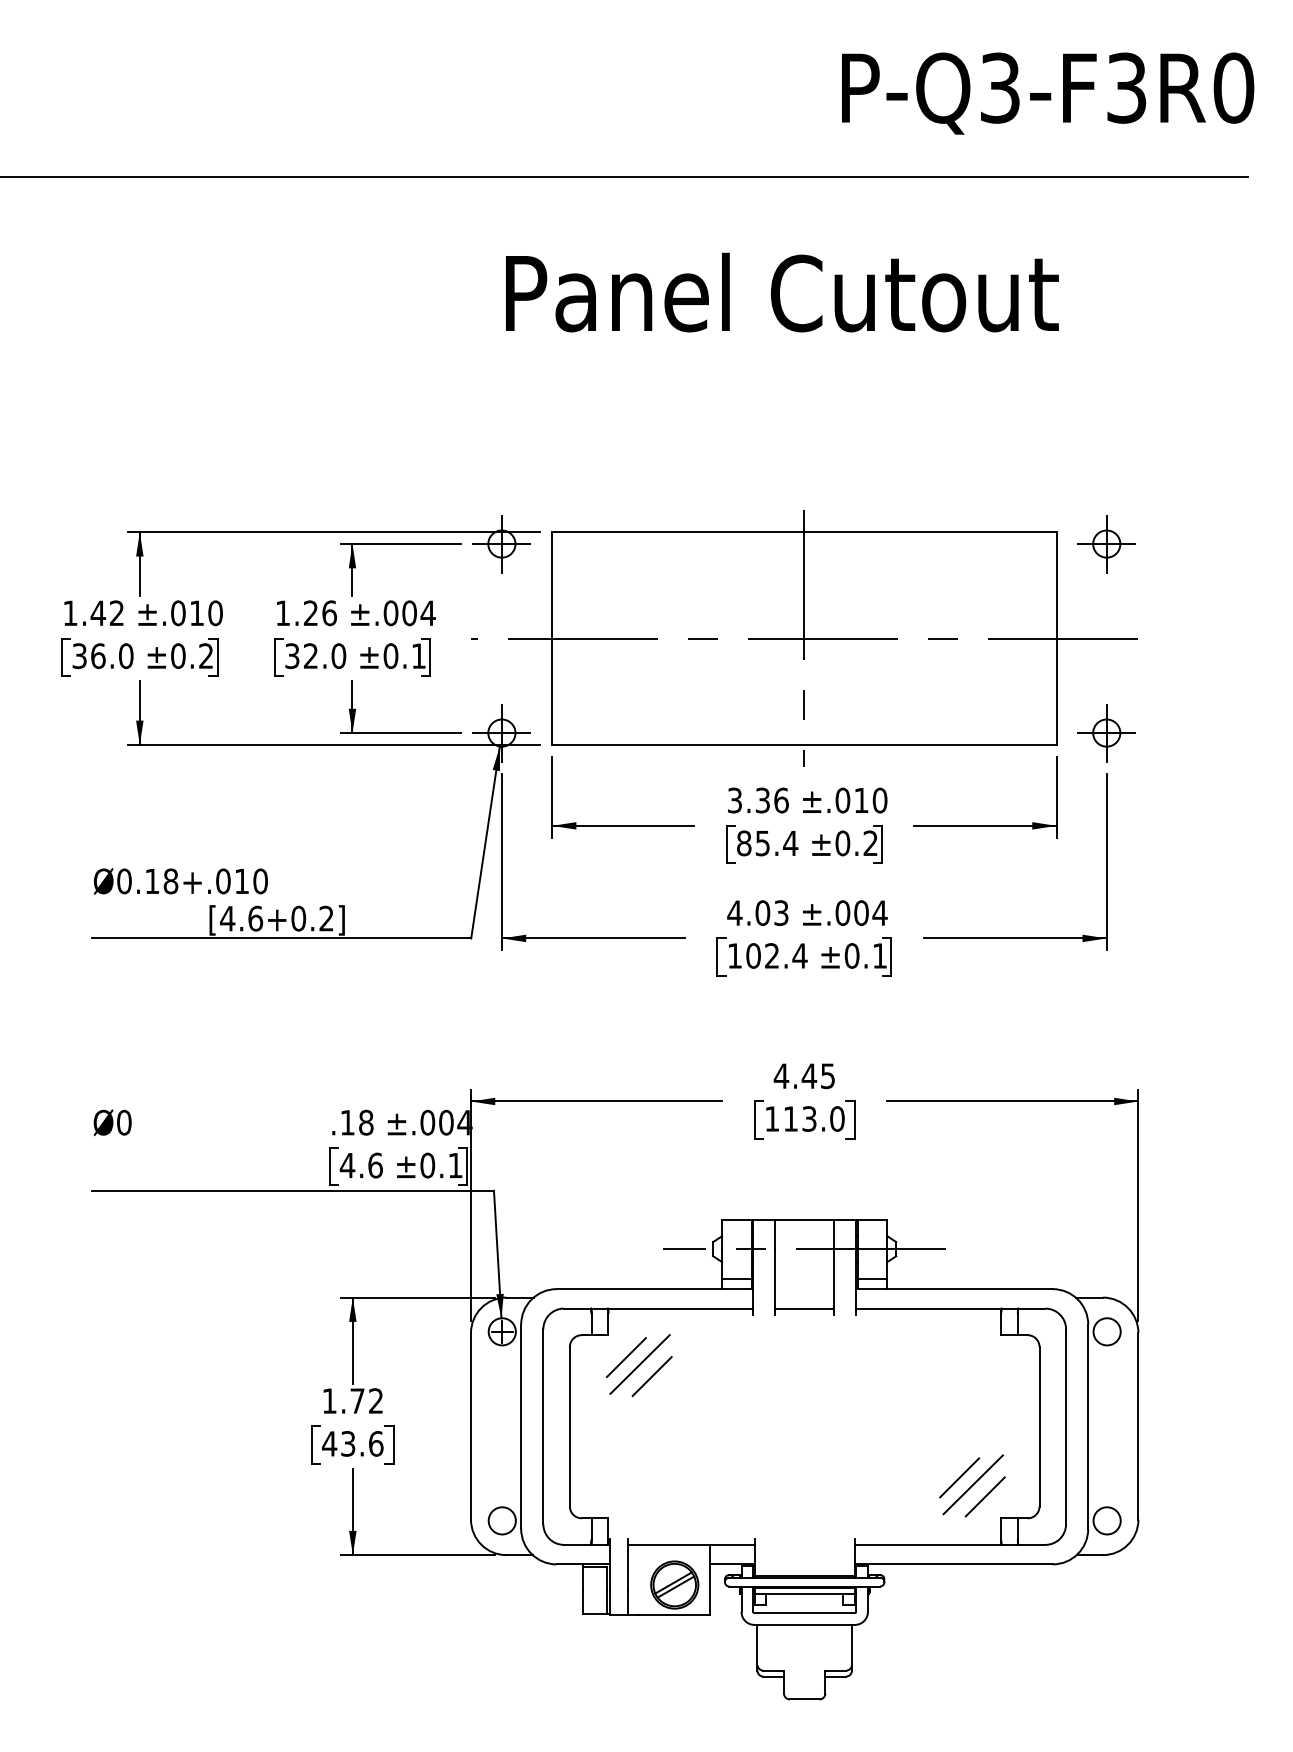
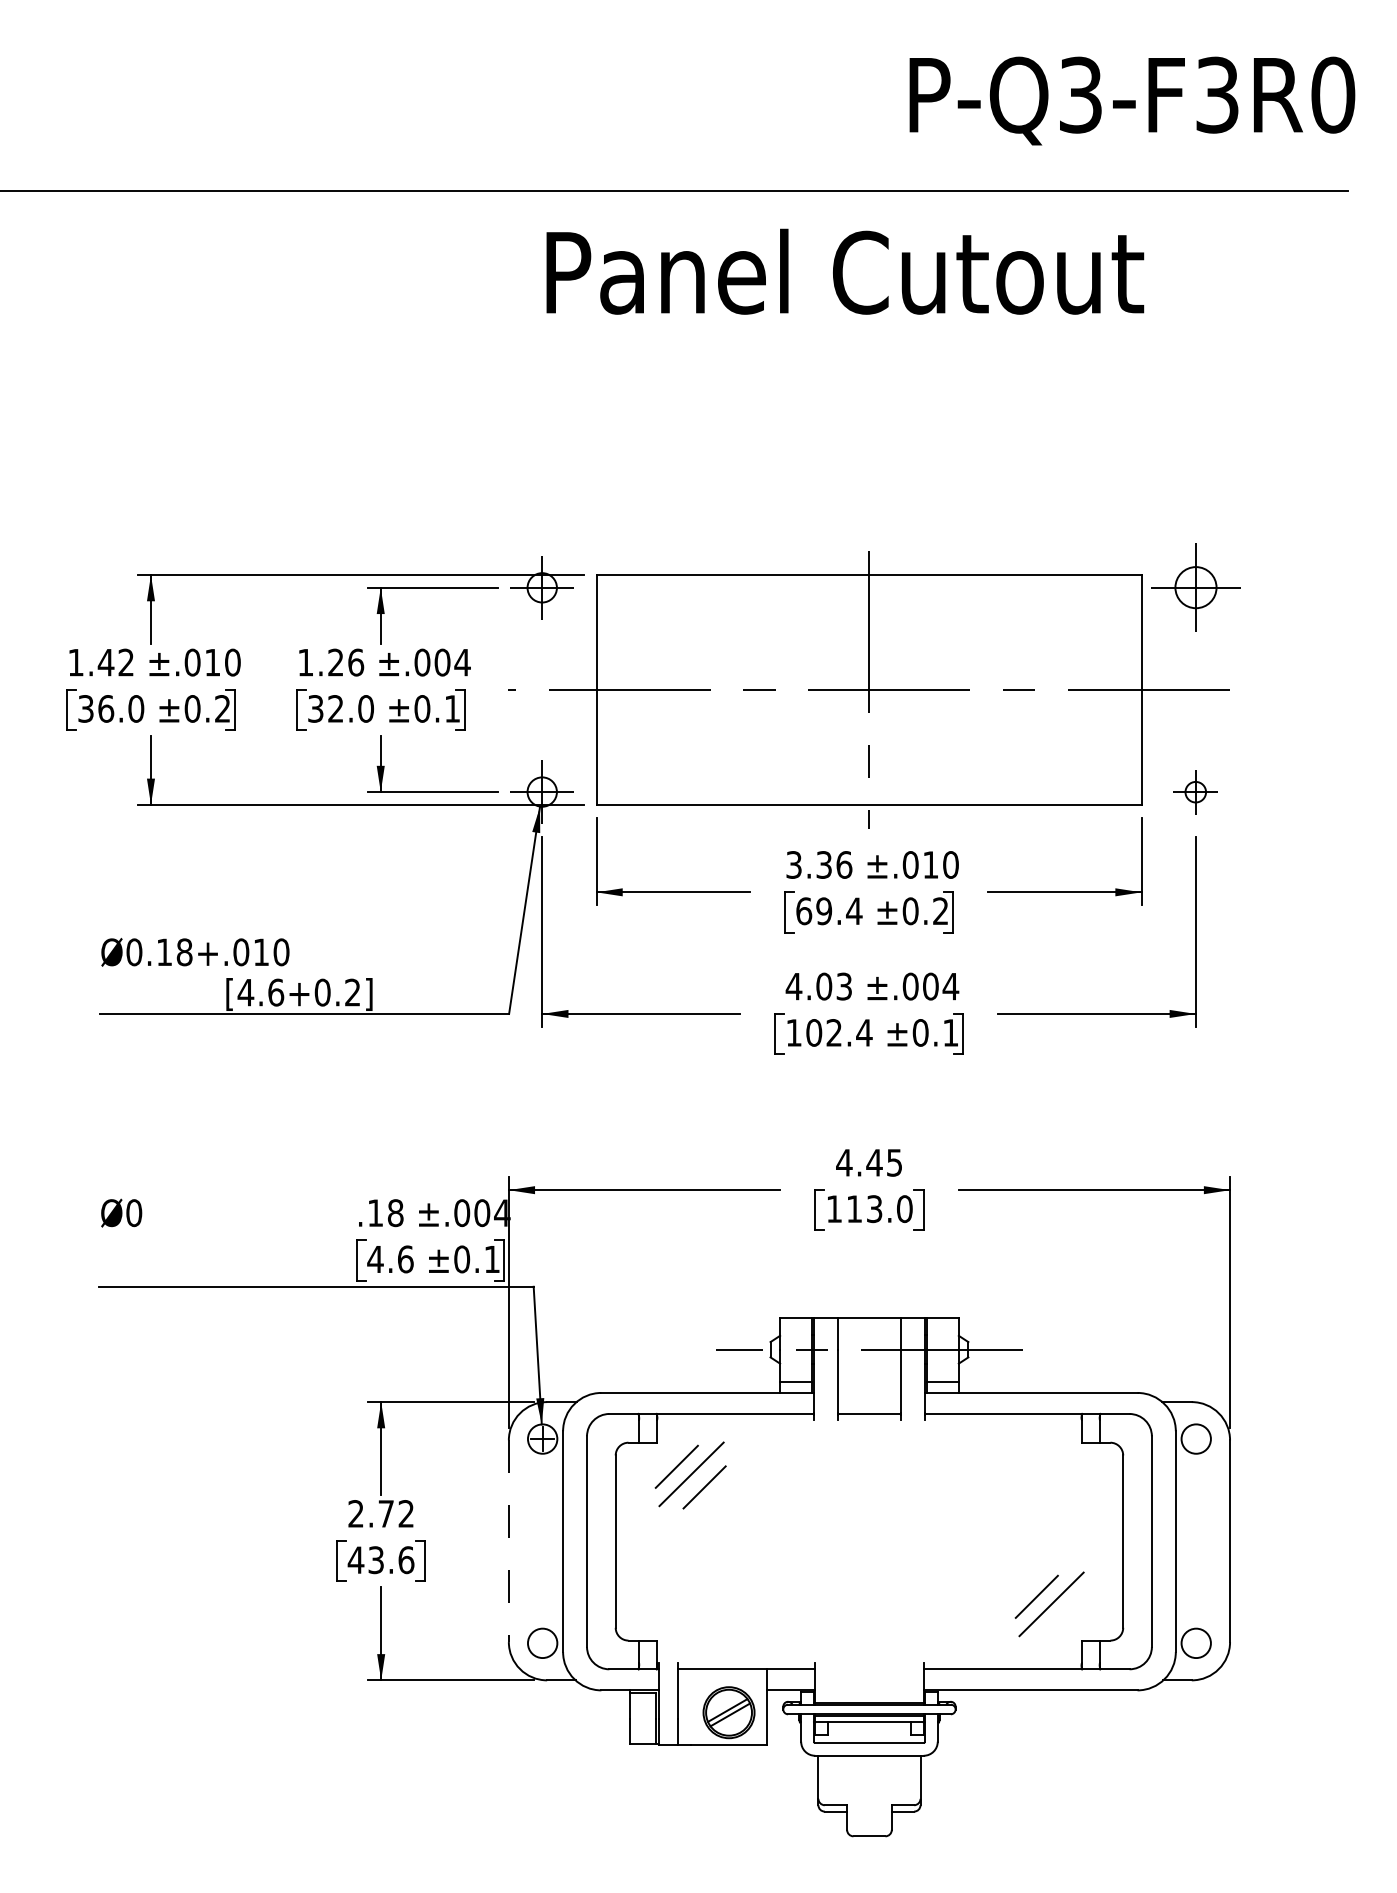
text: (782, 292) -> (845, 271), moved
part: (1106, 544) -> (1195, 588), size x1.4
part: (1106, 733) -> (1195, 792), size x0.7
text: (753, 843) -> (814, 911), 85.4 -> 69.4
text: (329, 1400) -> (355, 1513), 1.72 -> 2.72
line: (471, 1426) -> (509, 1541), solid -> dashed
line: (984, 1496) -> (1063, 1617), removed

